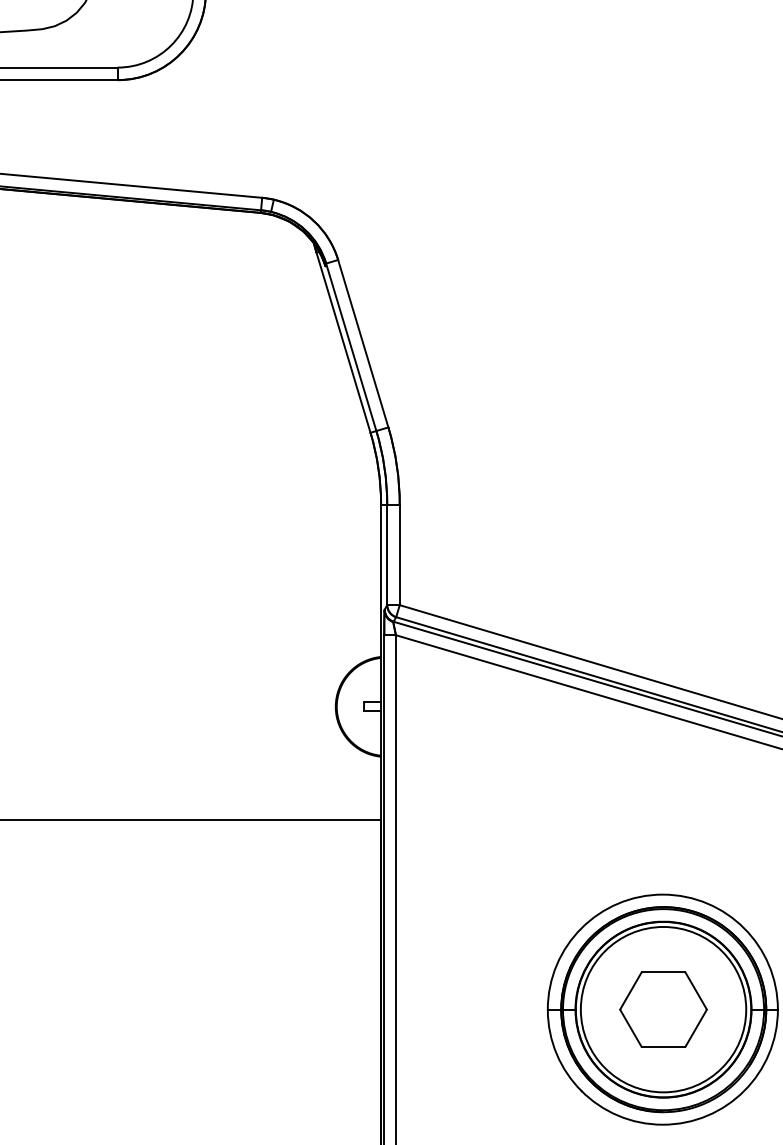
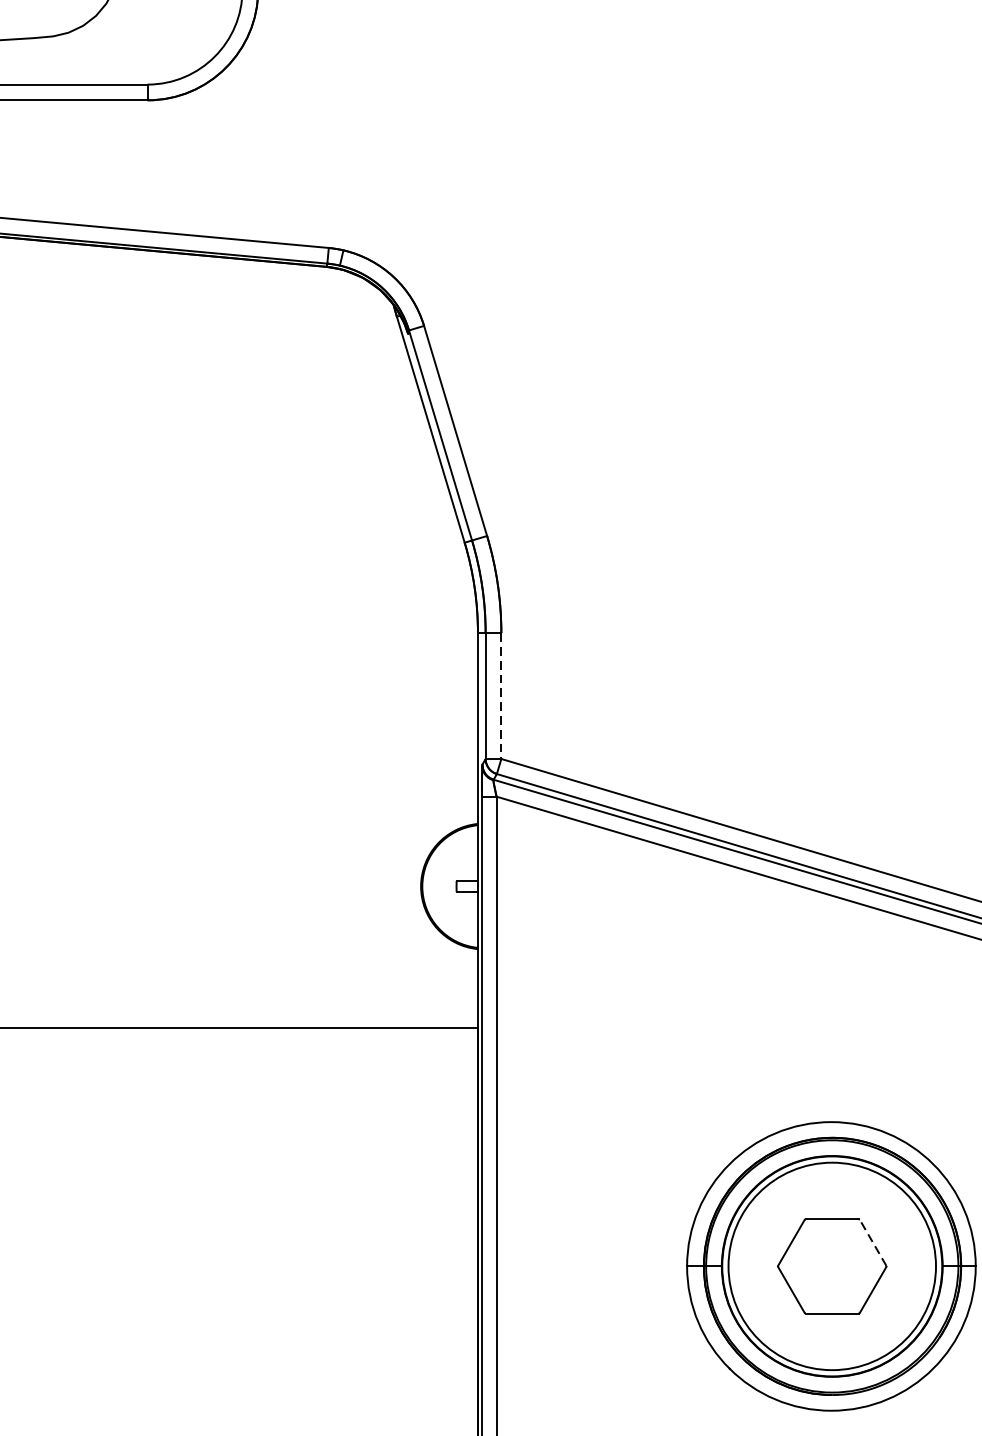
line: (399, 555) -> (501, 696), solid -> dashed
line: (695, 990) -> (872, 1242), solid -> dashed

